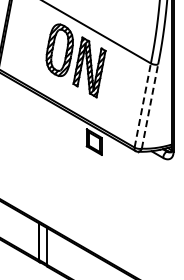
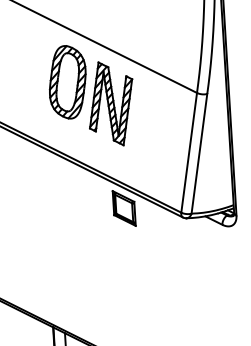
line: (142, 105) -> (188, 152), dashed -> solid
line: (149, 106) -> (198, 153), dashed -> solid

